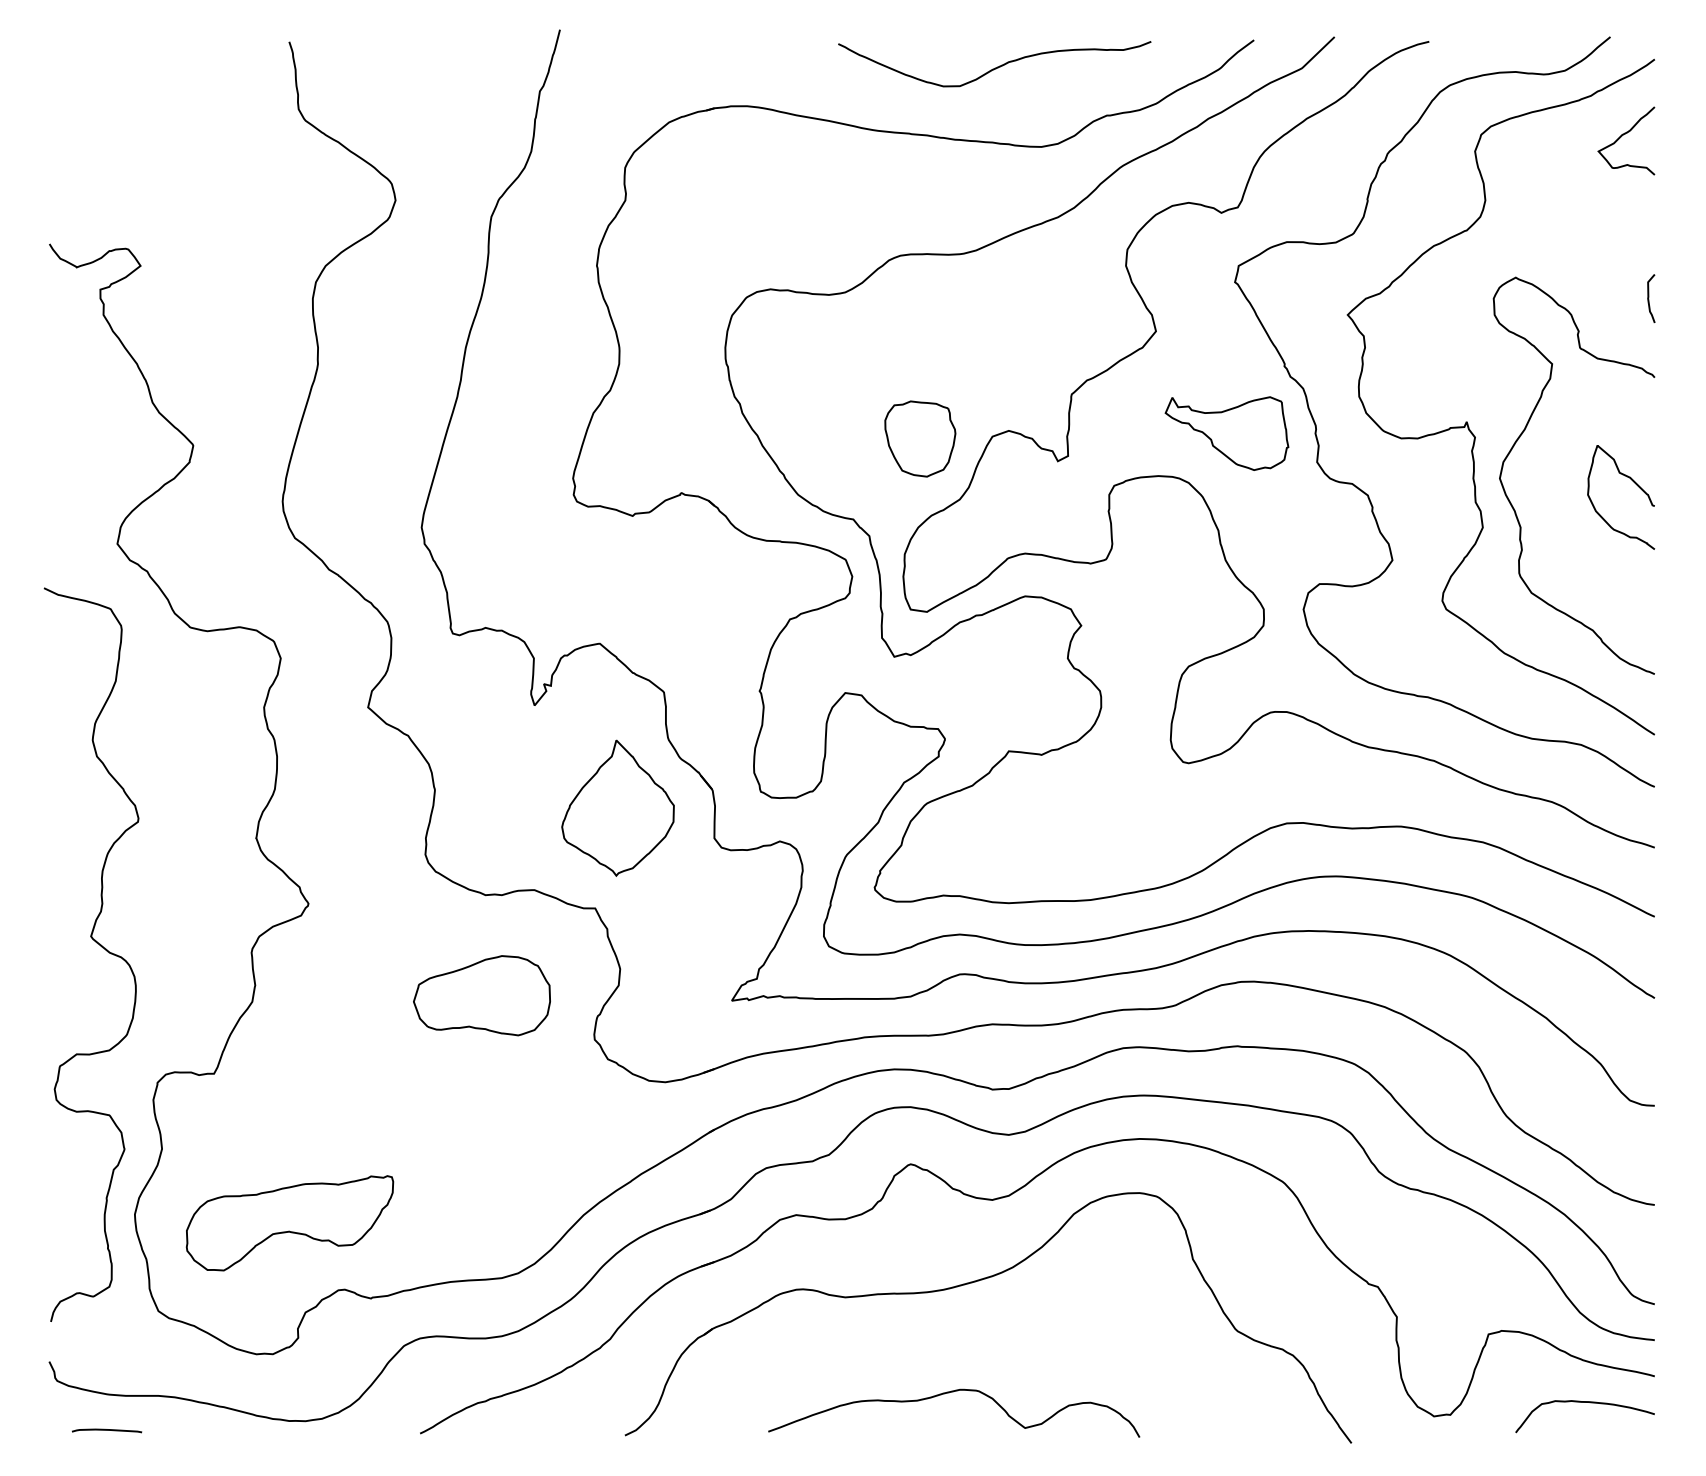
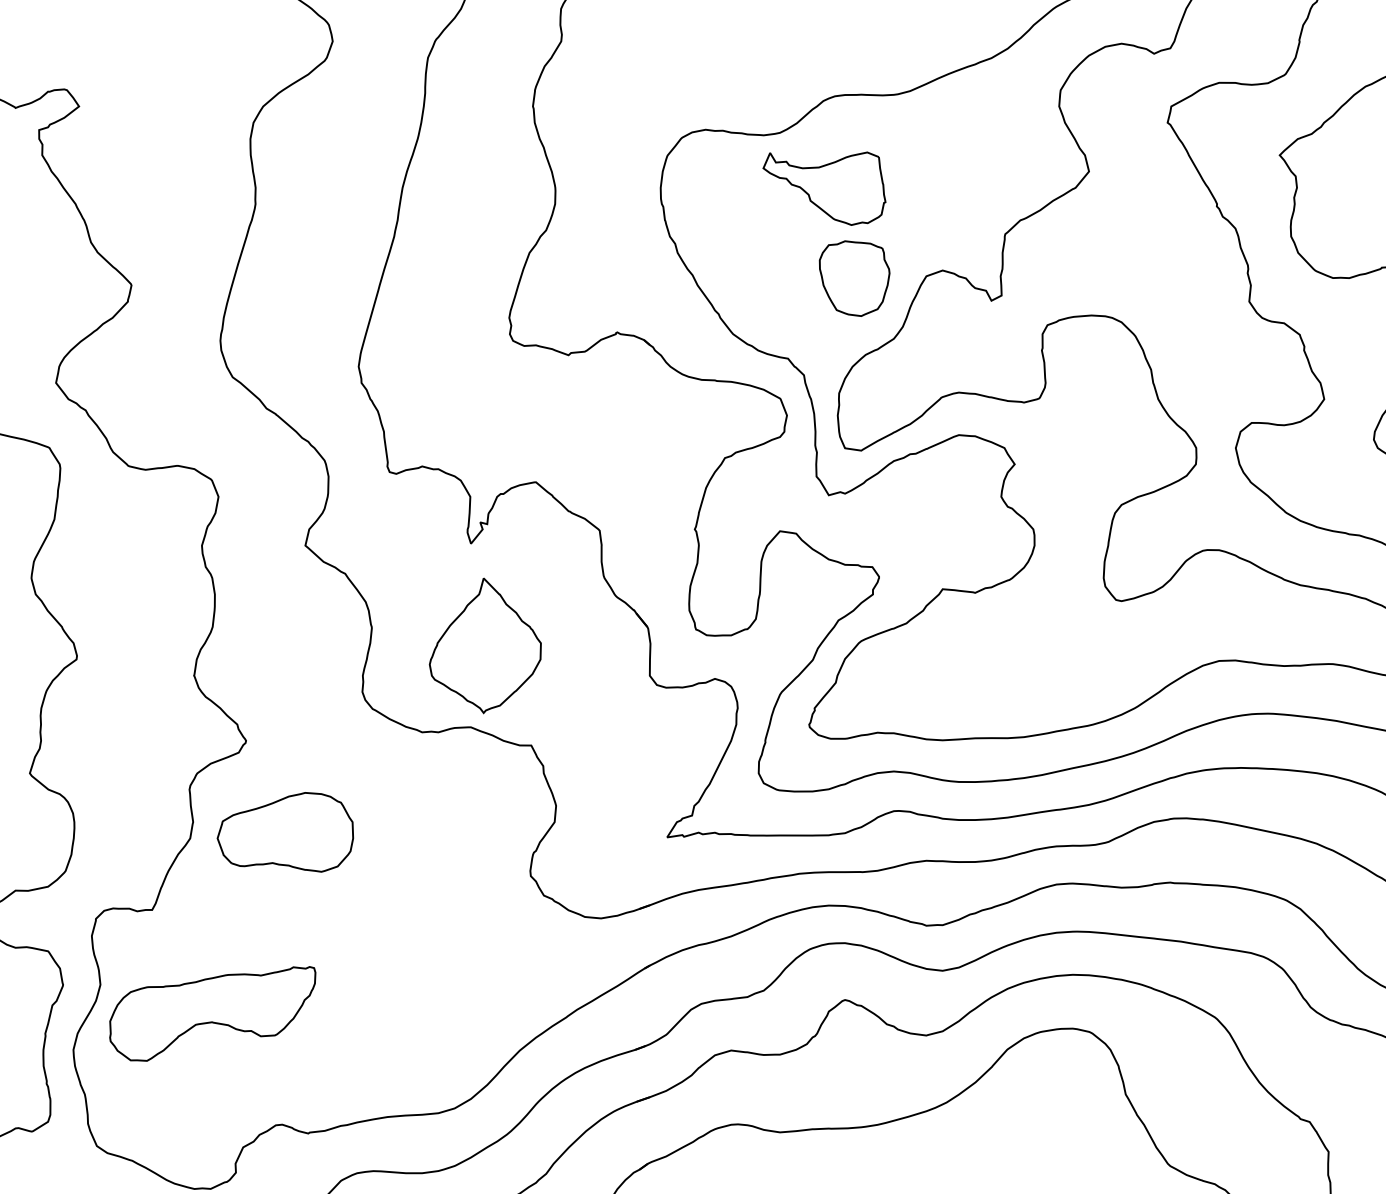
part: (1226, 433) -> (823, 188), moved
part: (617, 807) -> (484, 645), moved
part: (481, 995) -> (284, 832), moved
part: (289, 1223) -> (212, 1014), moved

